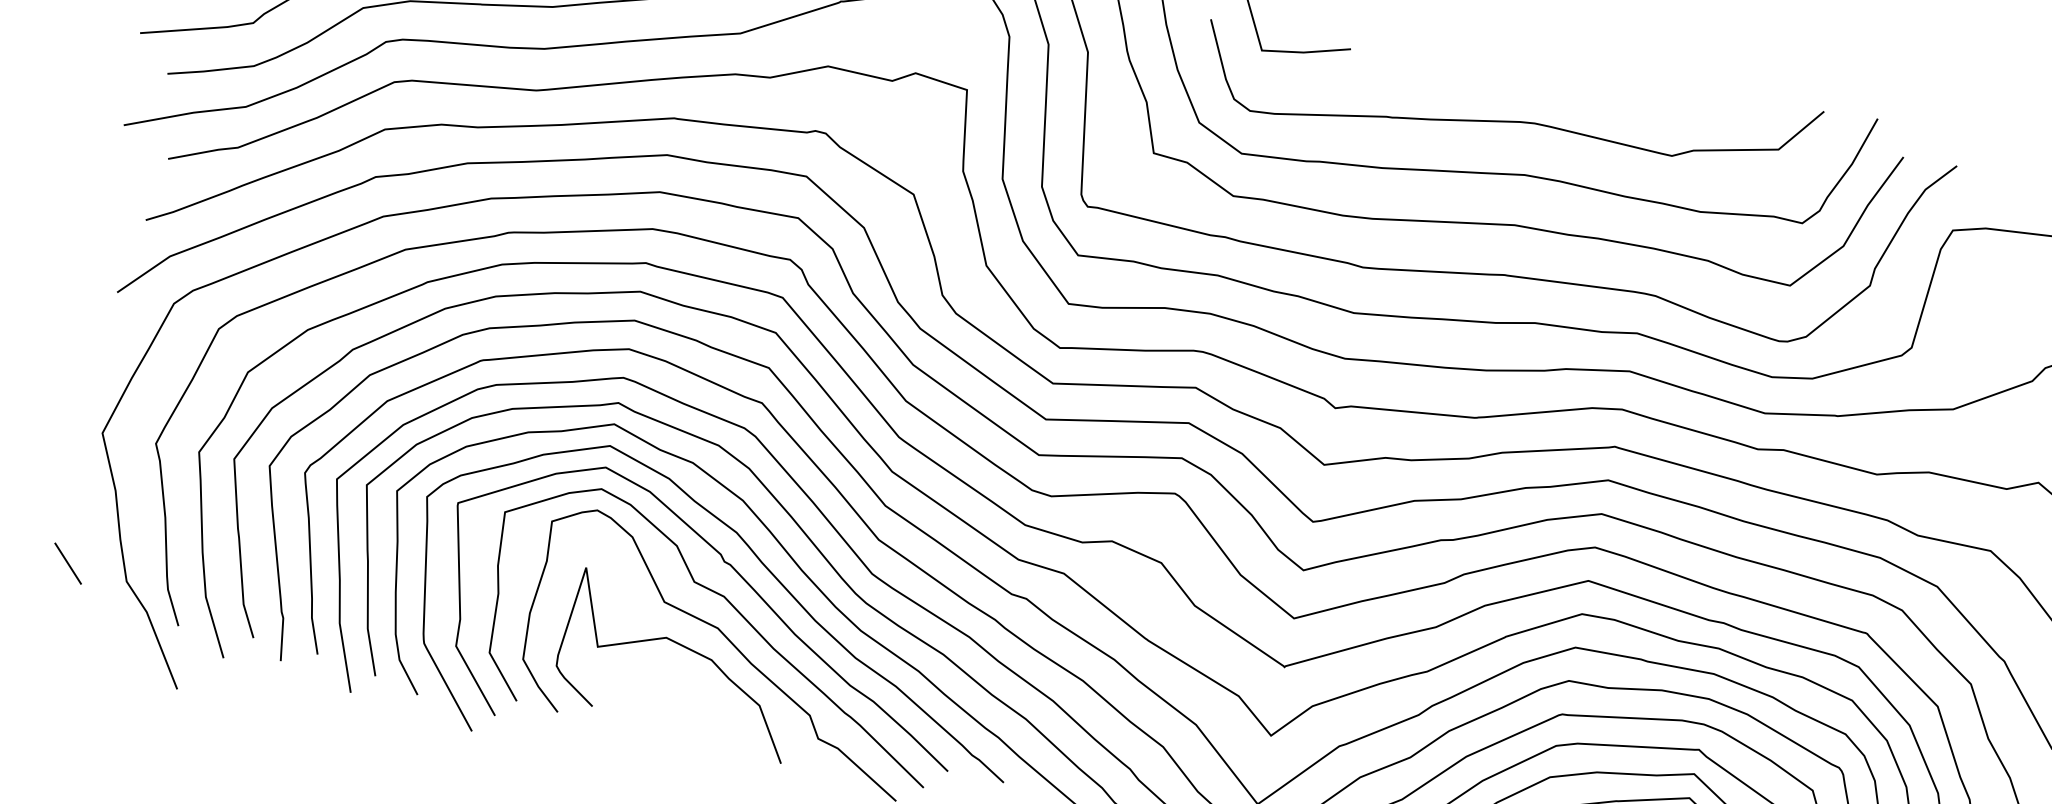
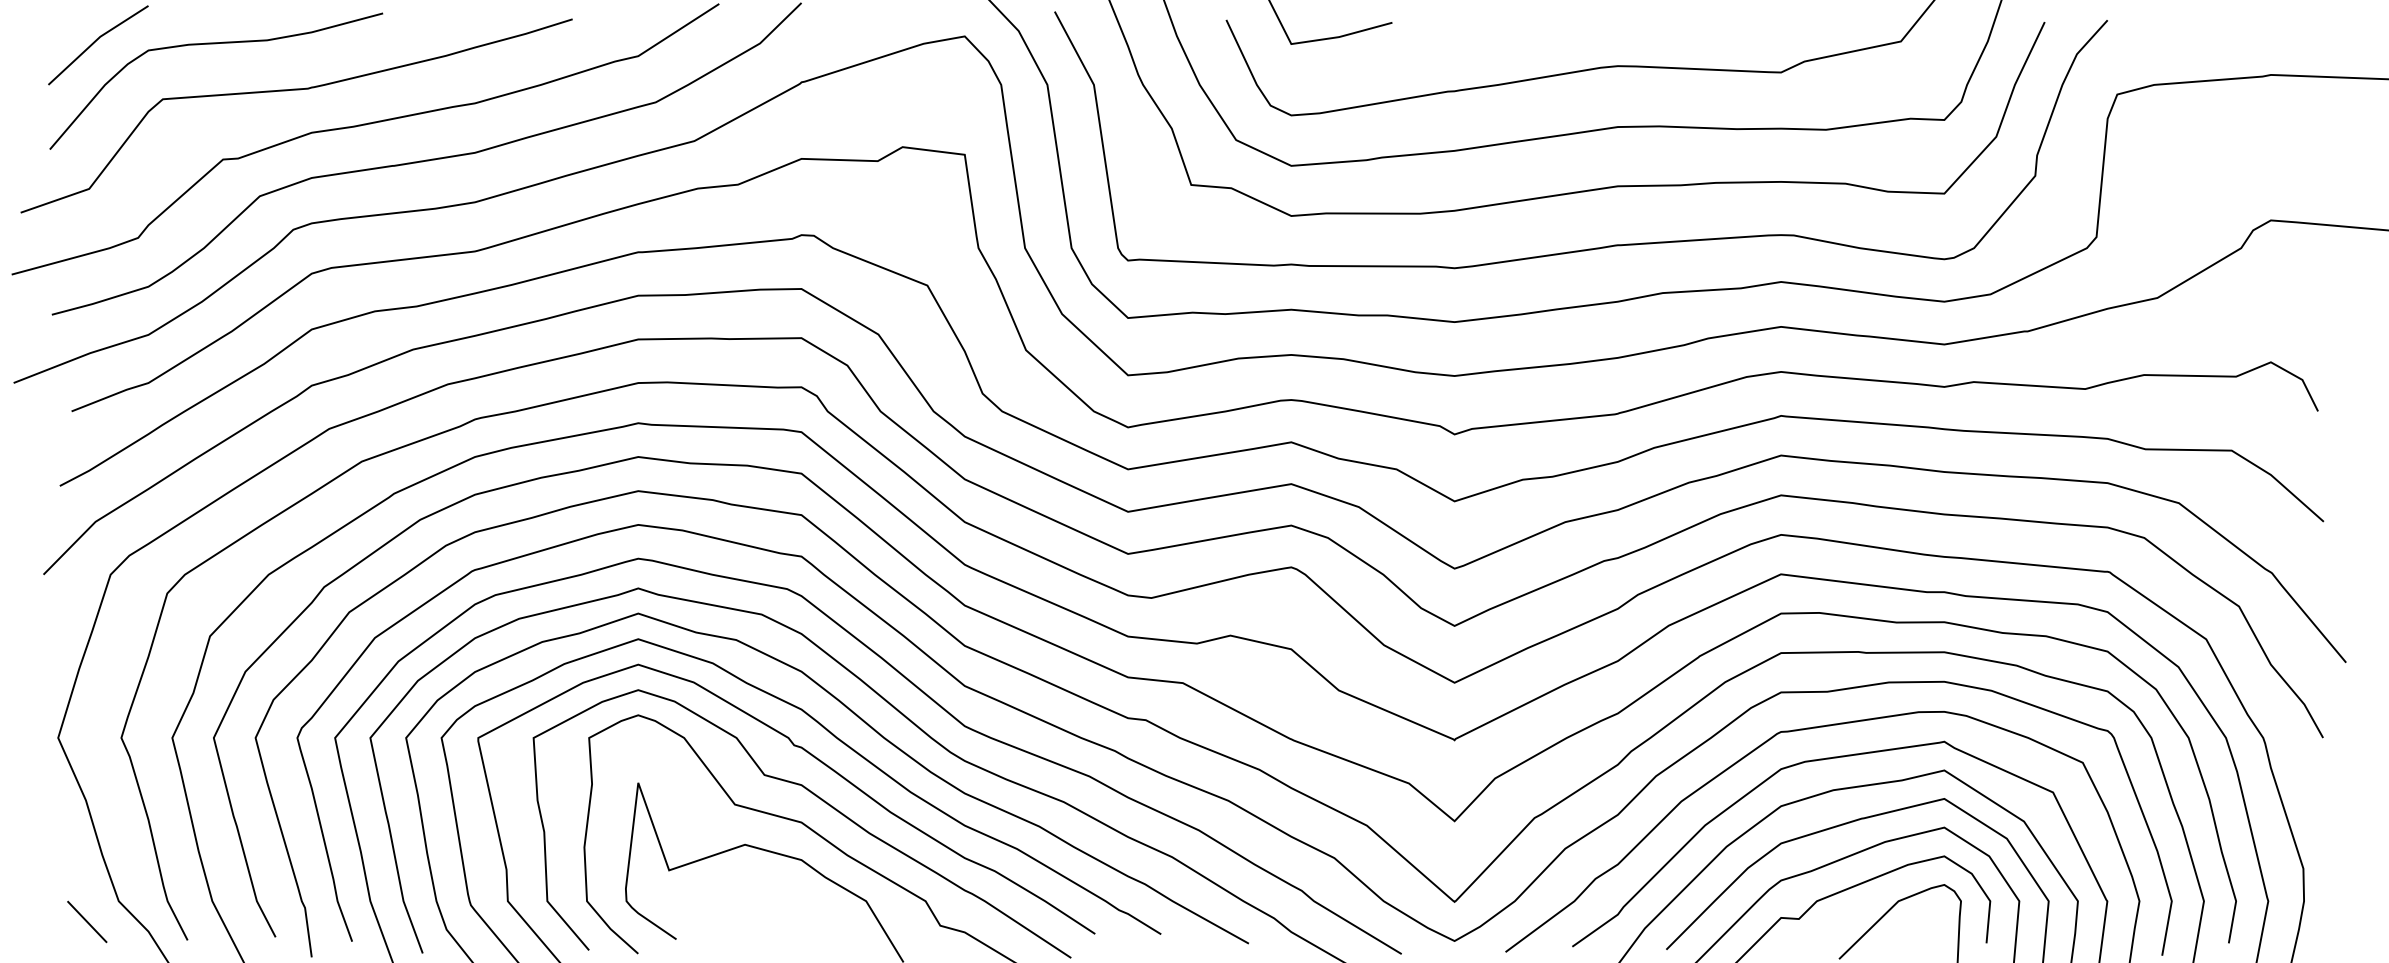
line: (68, 563) -> (87, 921), moved

